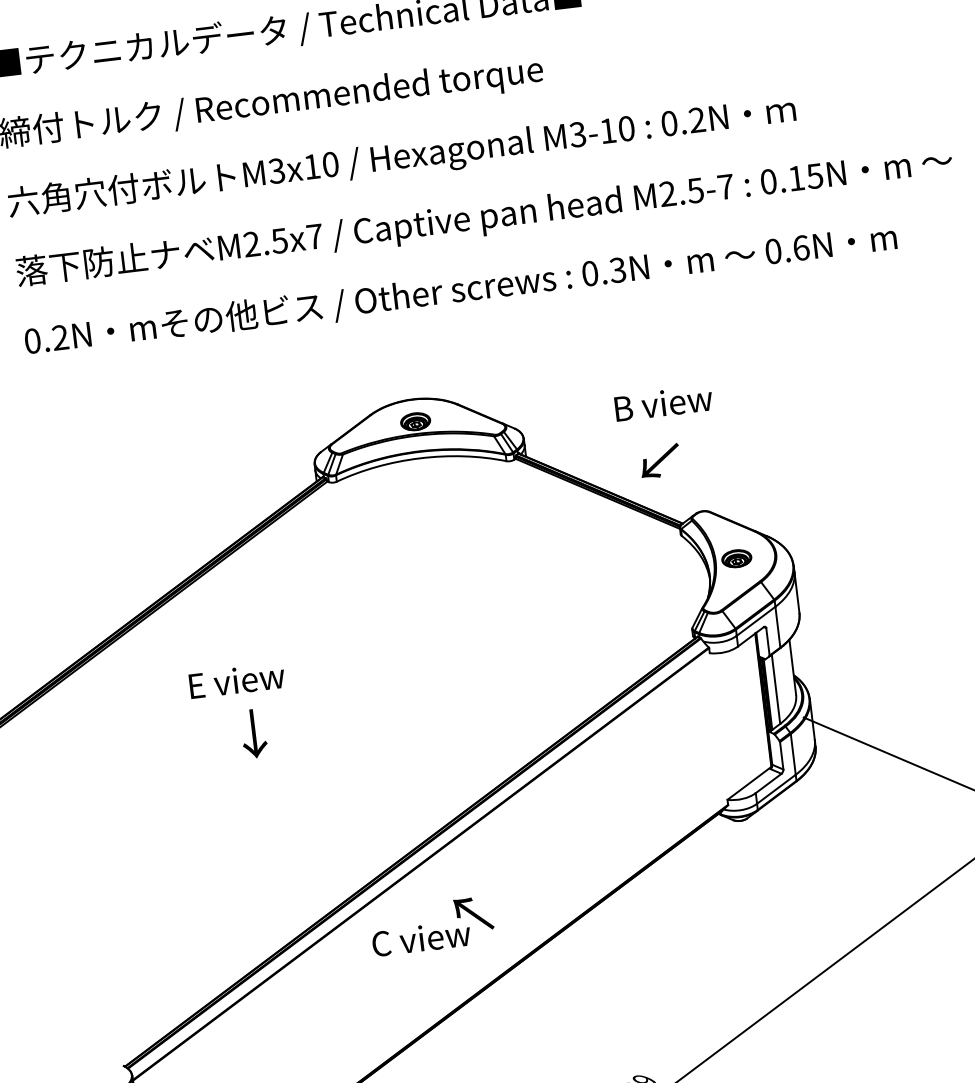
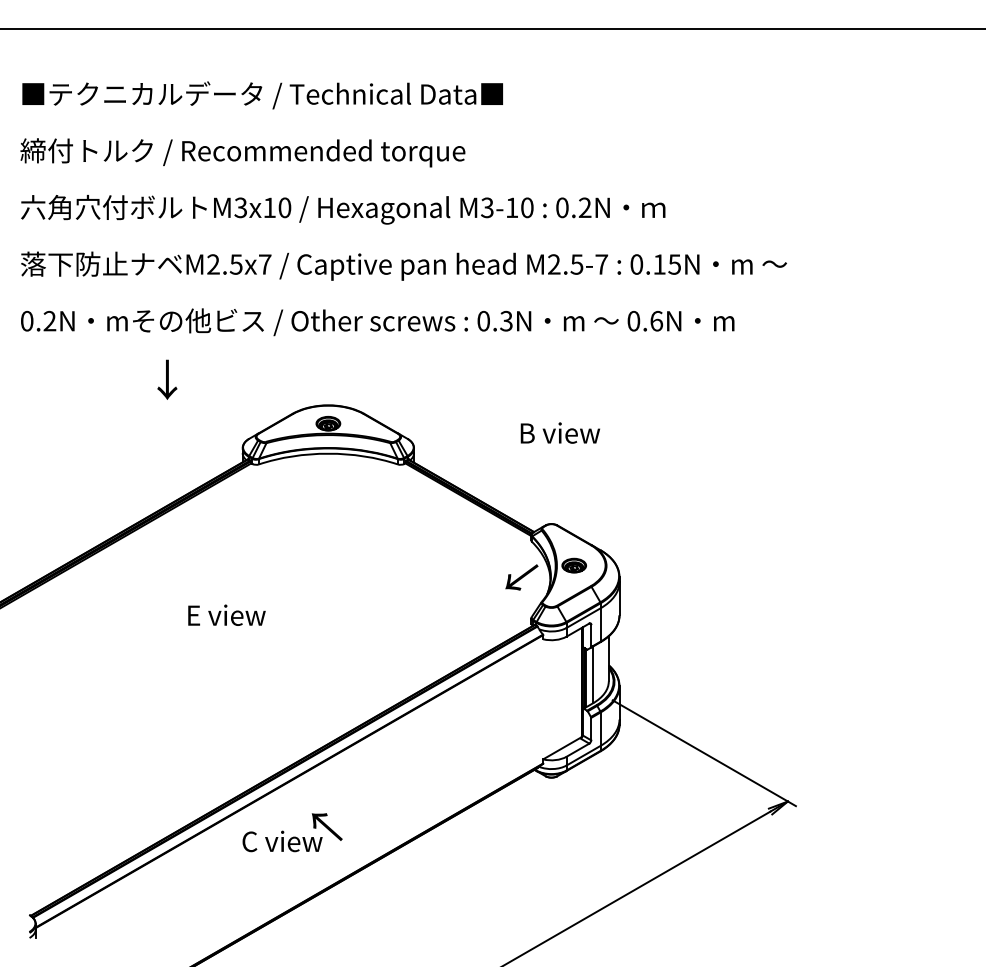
text: (662, 402) -> (559, 432), moved
text: (659, 461) -> (521, 577), moved
text: (236, 679) -> (226, 614), moved
text: (254, 733) -> (167, 379), moved

